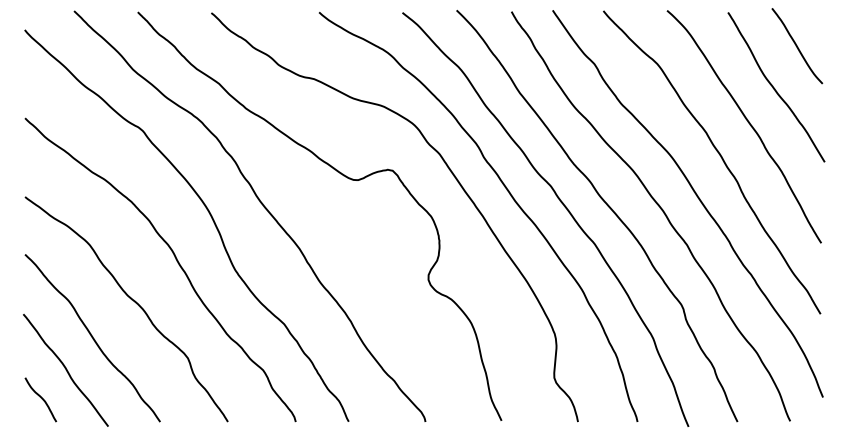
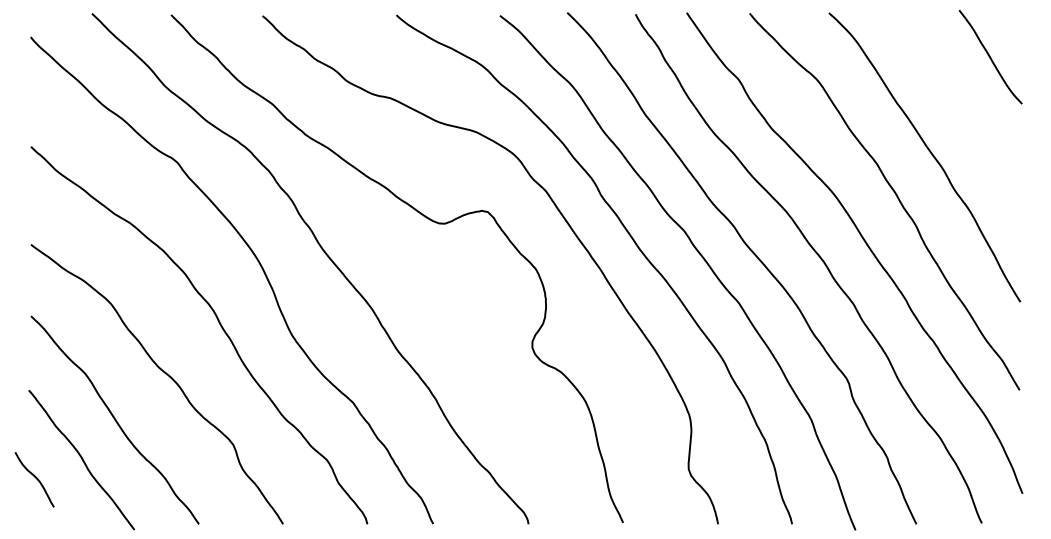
curve: (774, 88) -> (962, 109), removed
curve: (41, 398) -> (35, 478), moved

